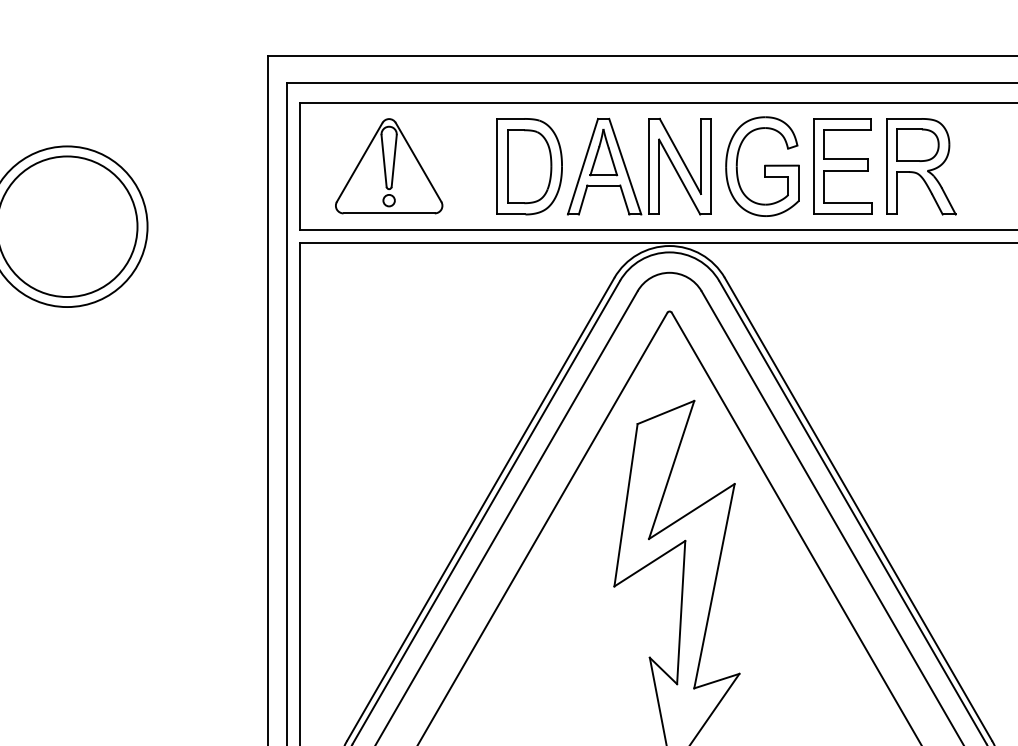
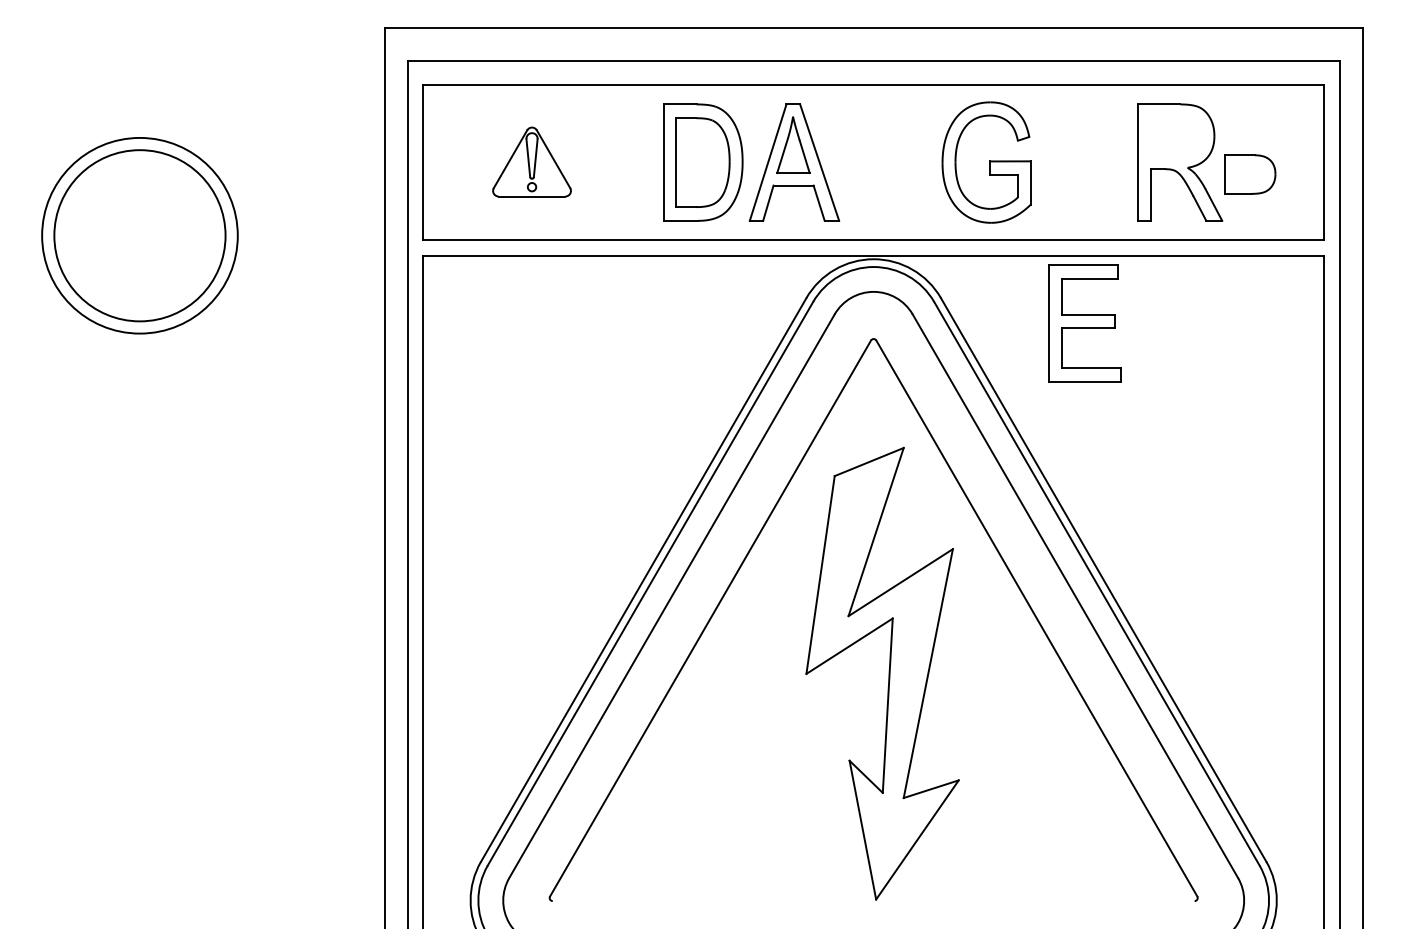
part: (918, 145) -> (1250, 174), moved
part: (388, 165) -> (531, 161), size x0.6
part: (680, 166) -> (886, 162), removed
part: (842, 166) -> (1084, 323), moved

